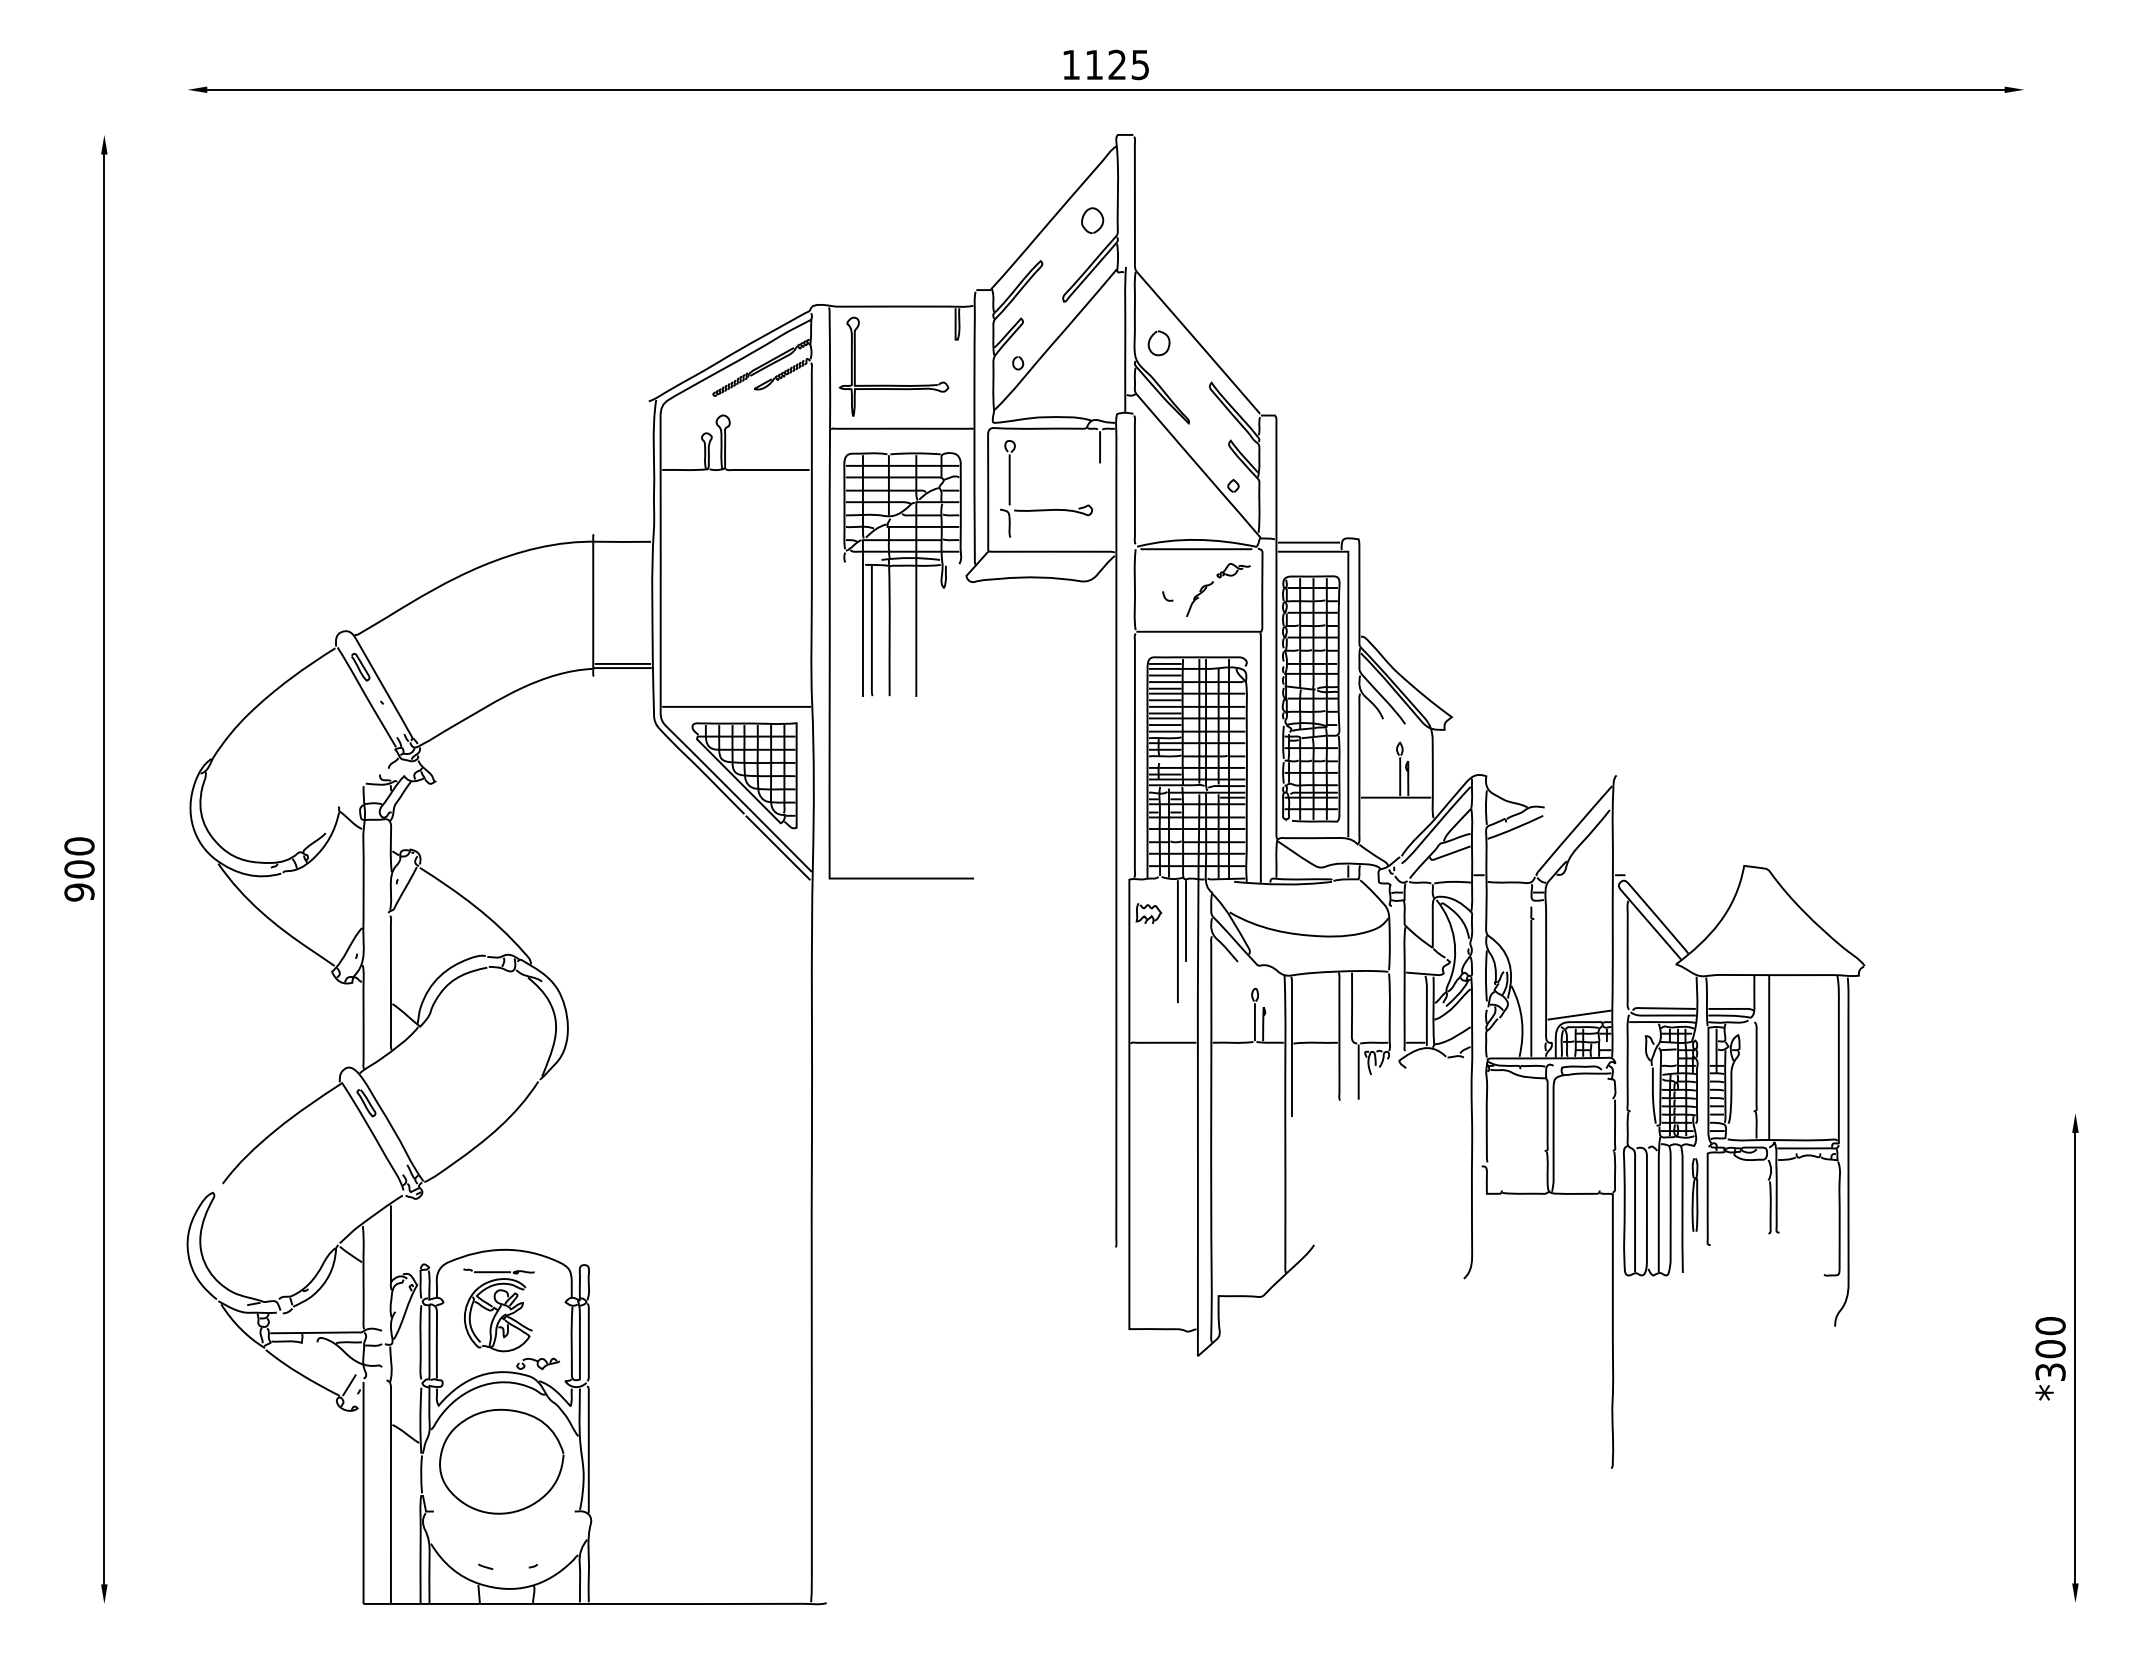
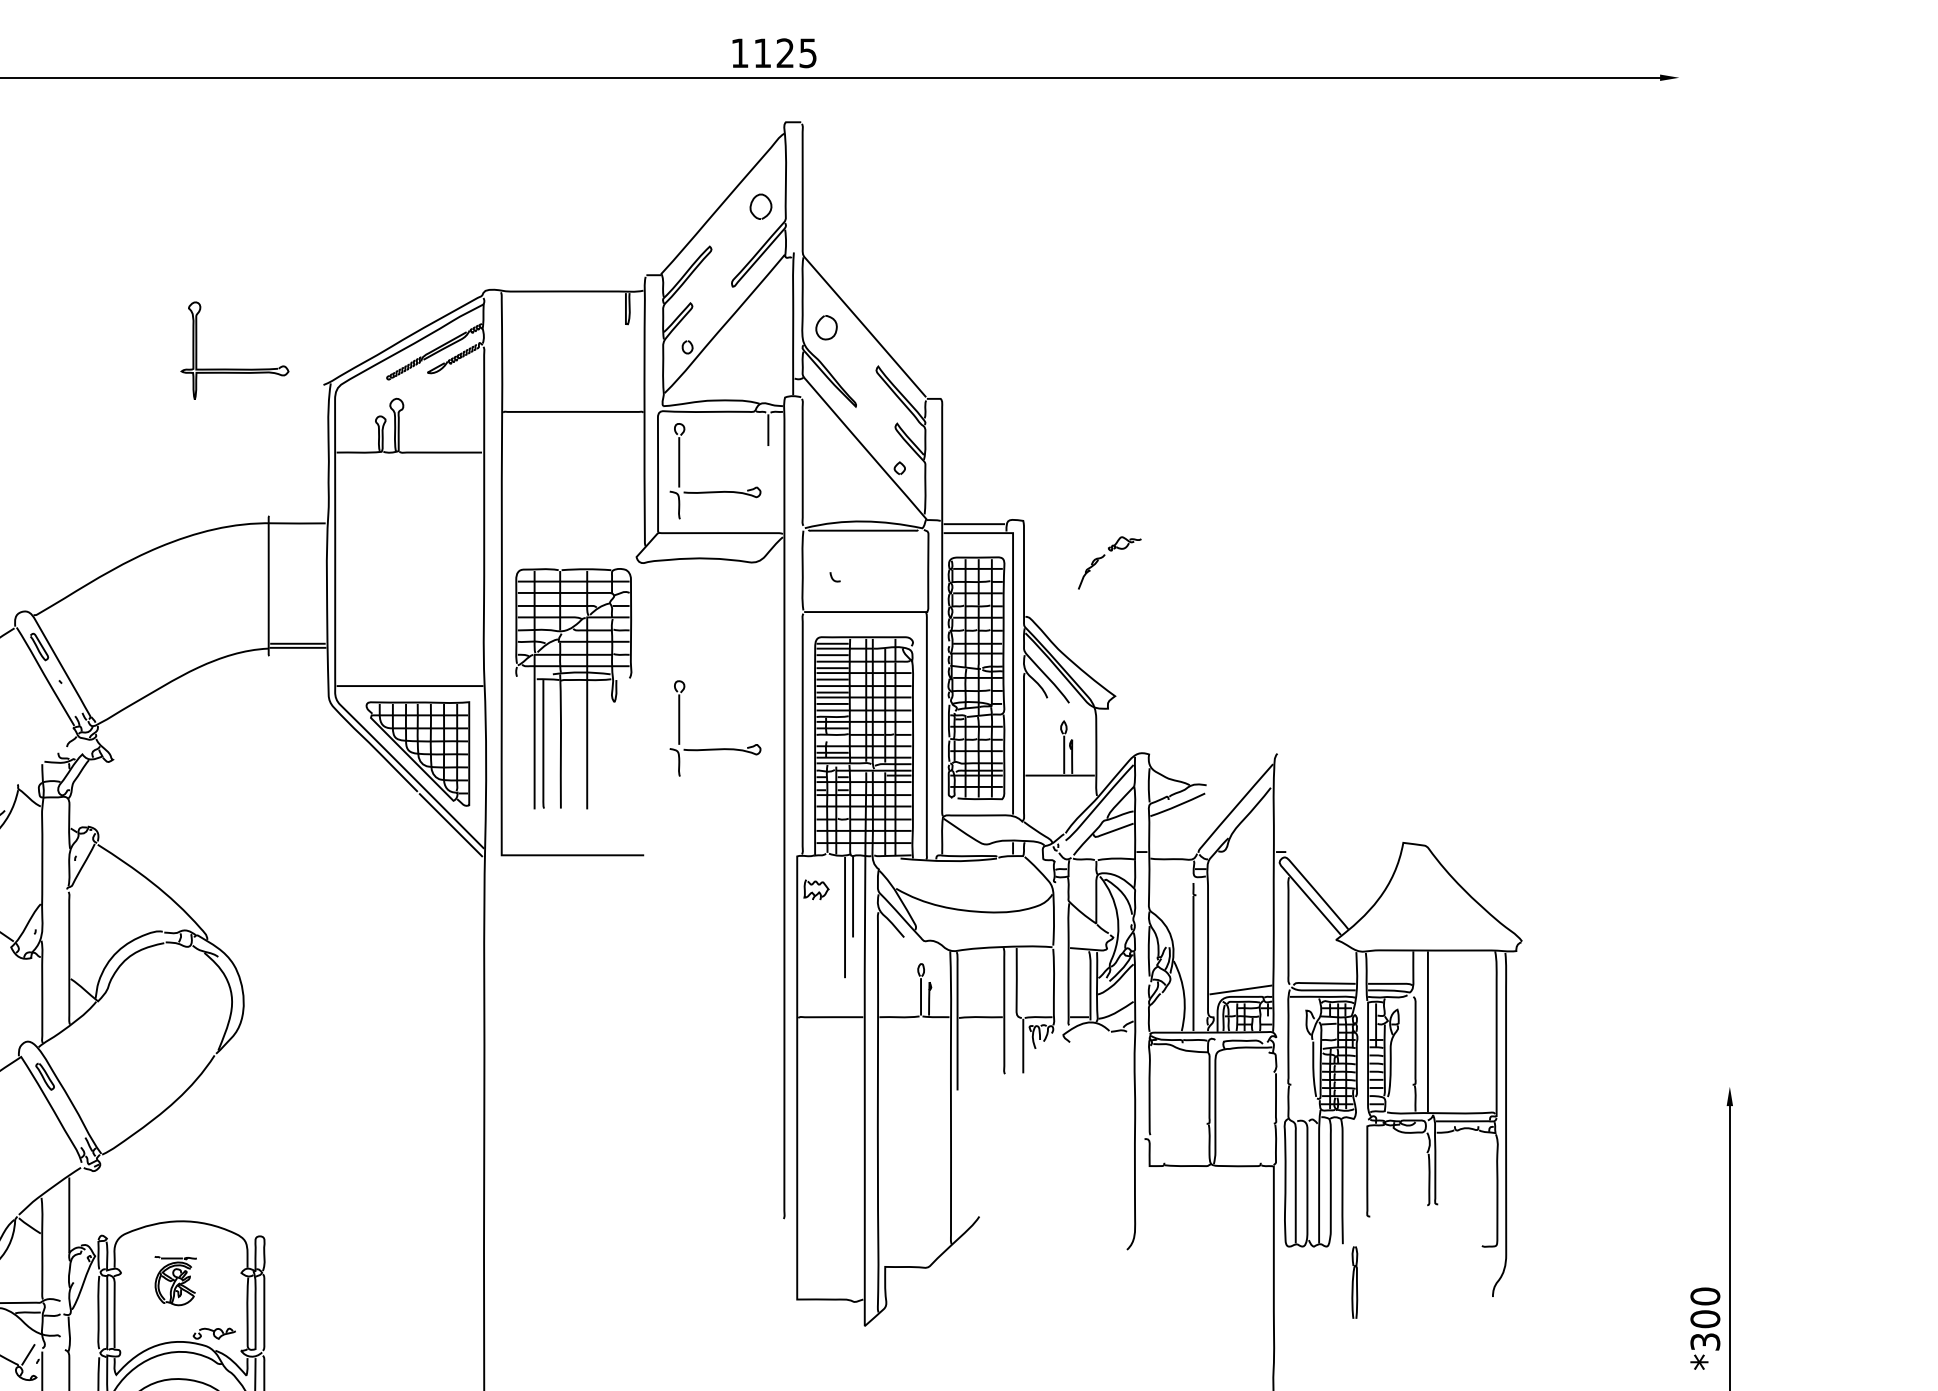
curve: (893, 384) -> (234, 368), moved
part: (902, 566) -> (573, 680), moved
part: (1213, 583) -> (1104, 556), moved
part: (1046, 770) -> (715, 748), added
part: (1694, 1194) -> (1354, 1282), moved
part: (498, 1310) -> (175, 1281), size x0.6

